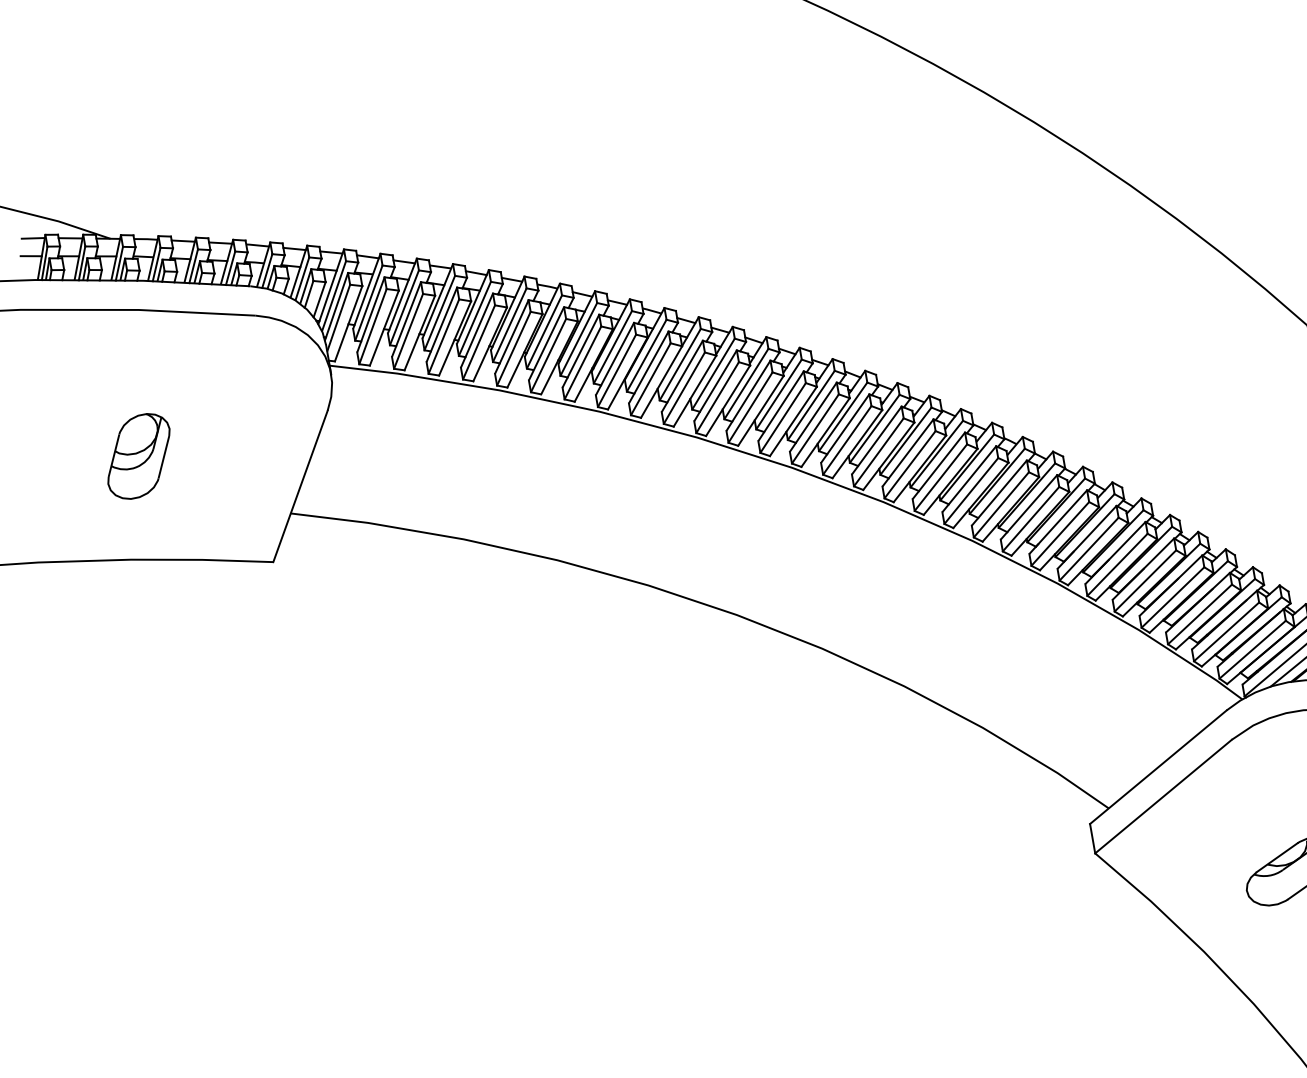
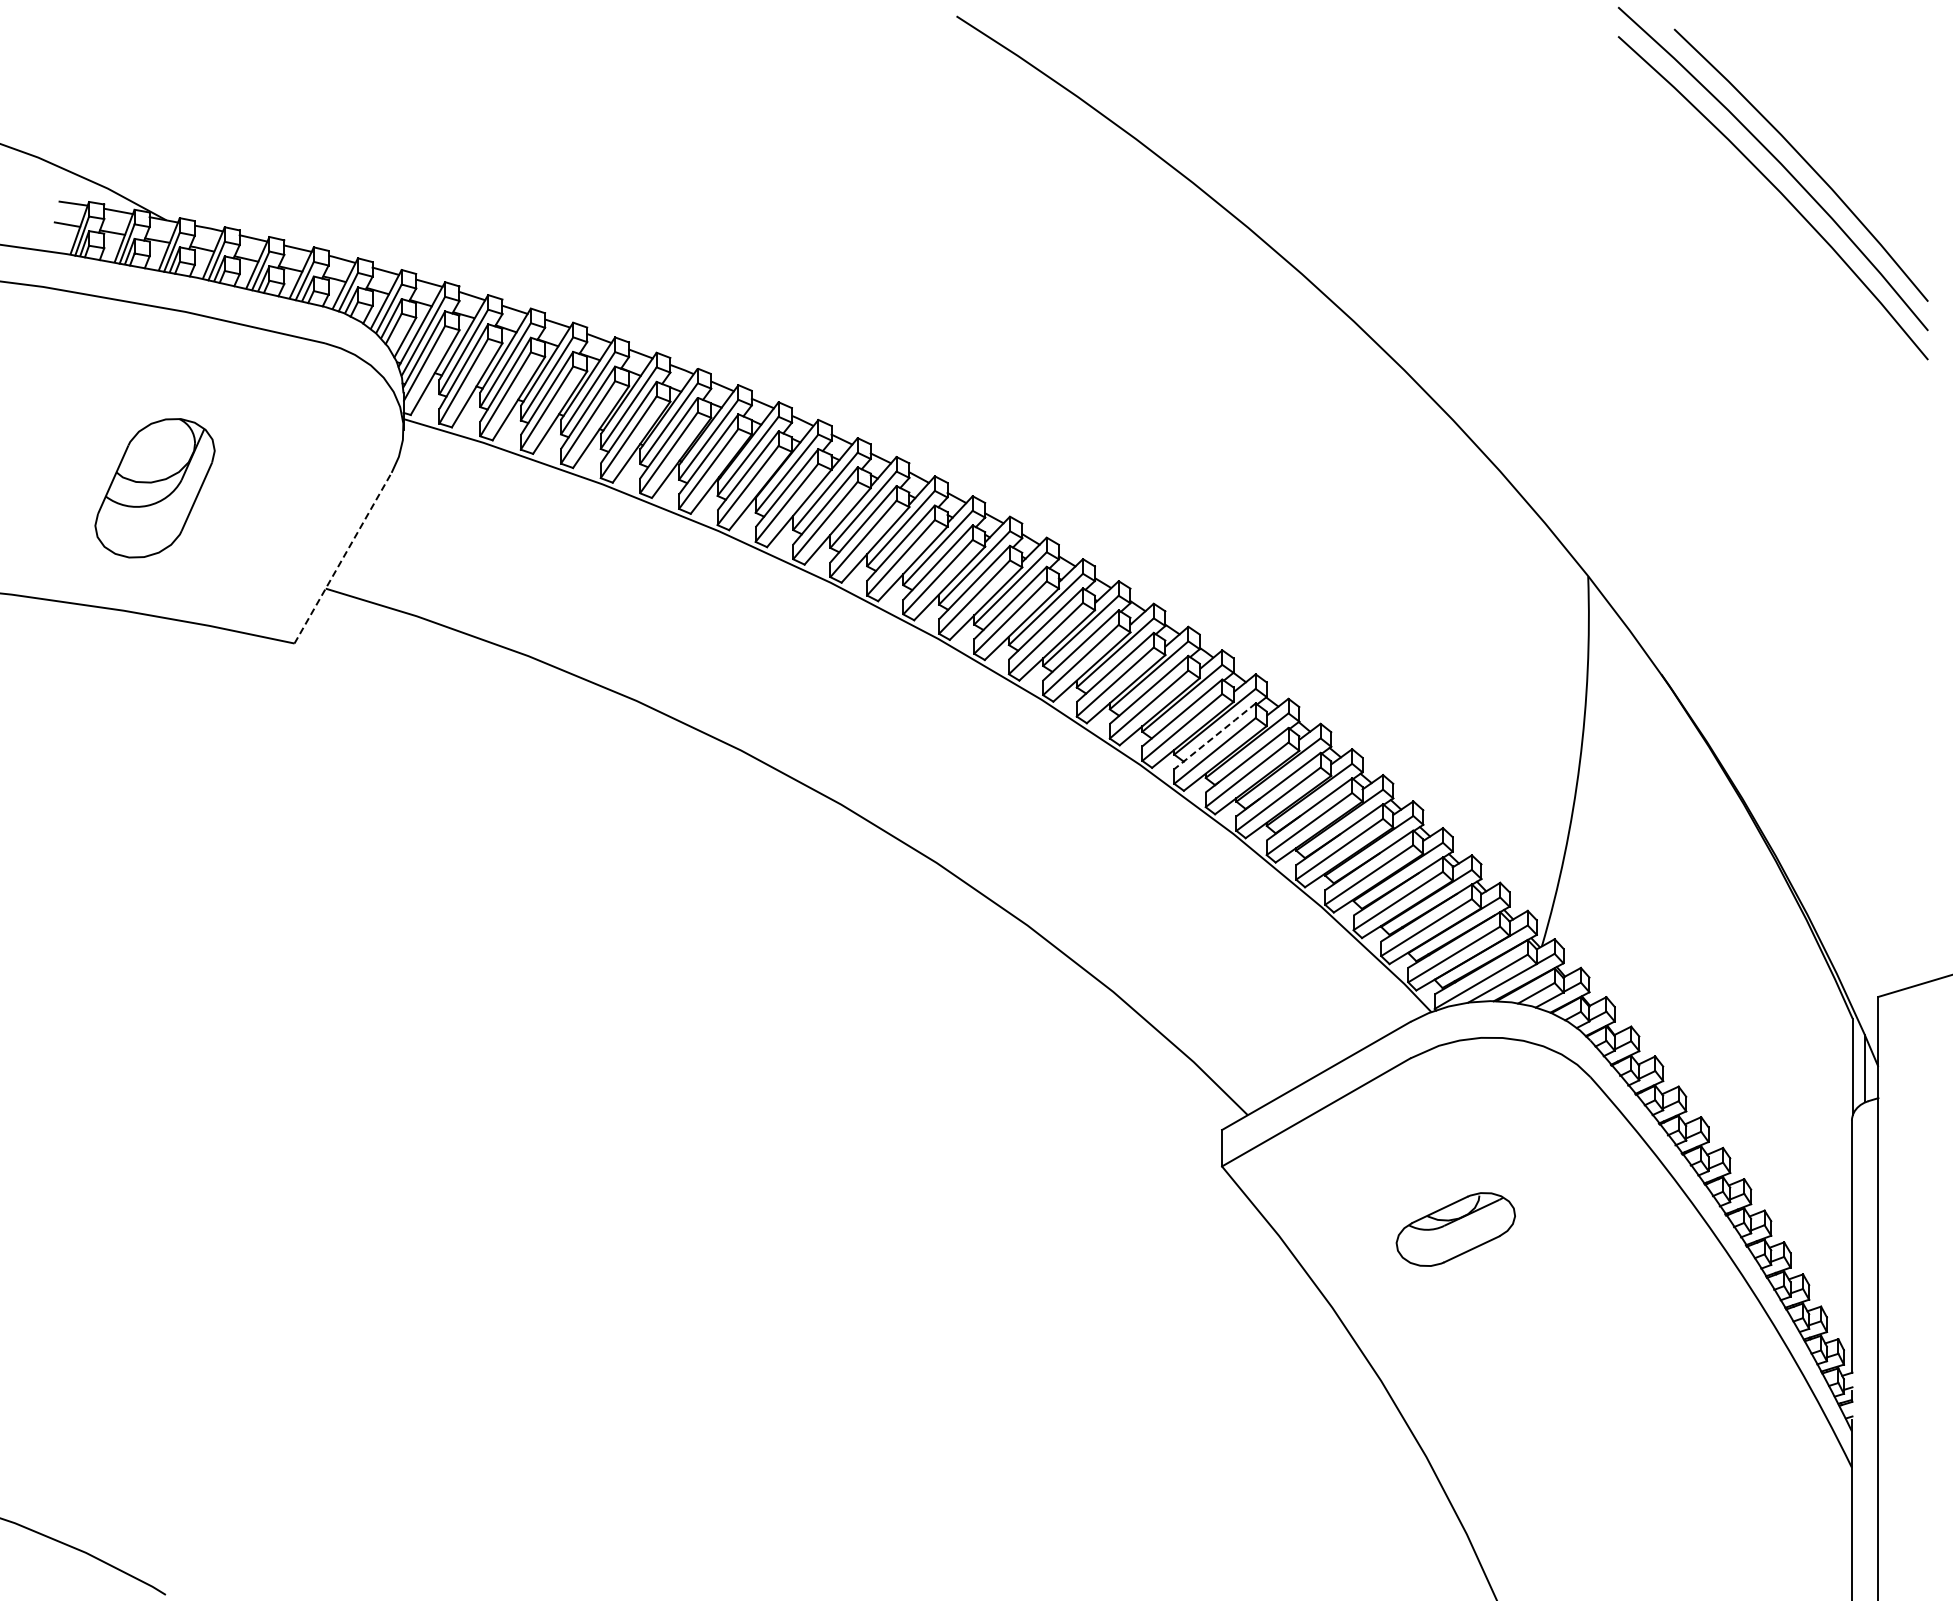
part: (138, 455) -> (154, 487), size x1.4
line: (300, 485) -> (343, 557), solid -> dashed
line: (1028, 507) -> (1214, 736), solid -> dashed

